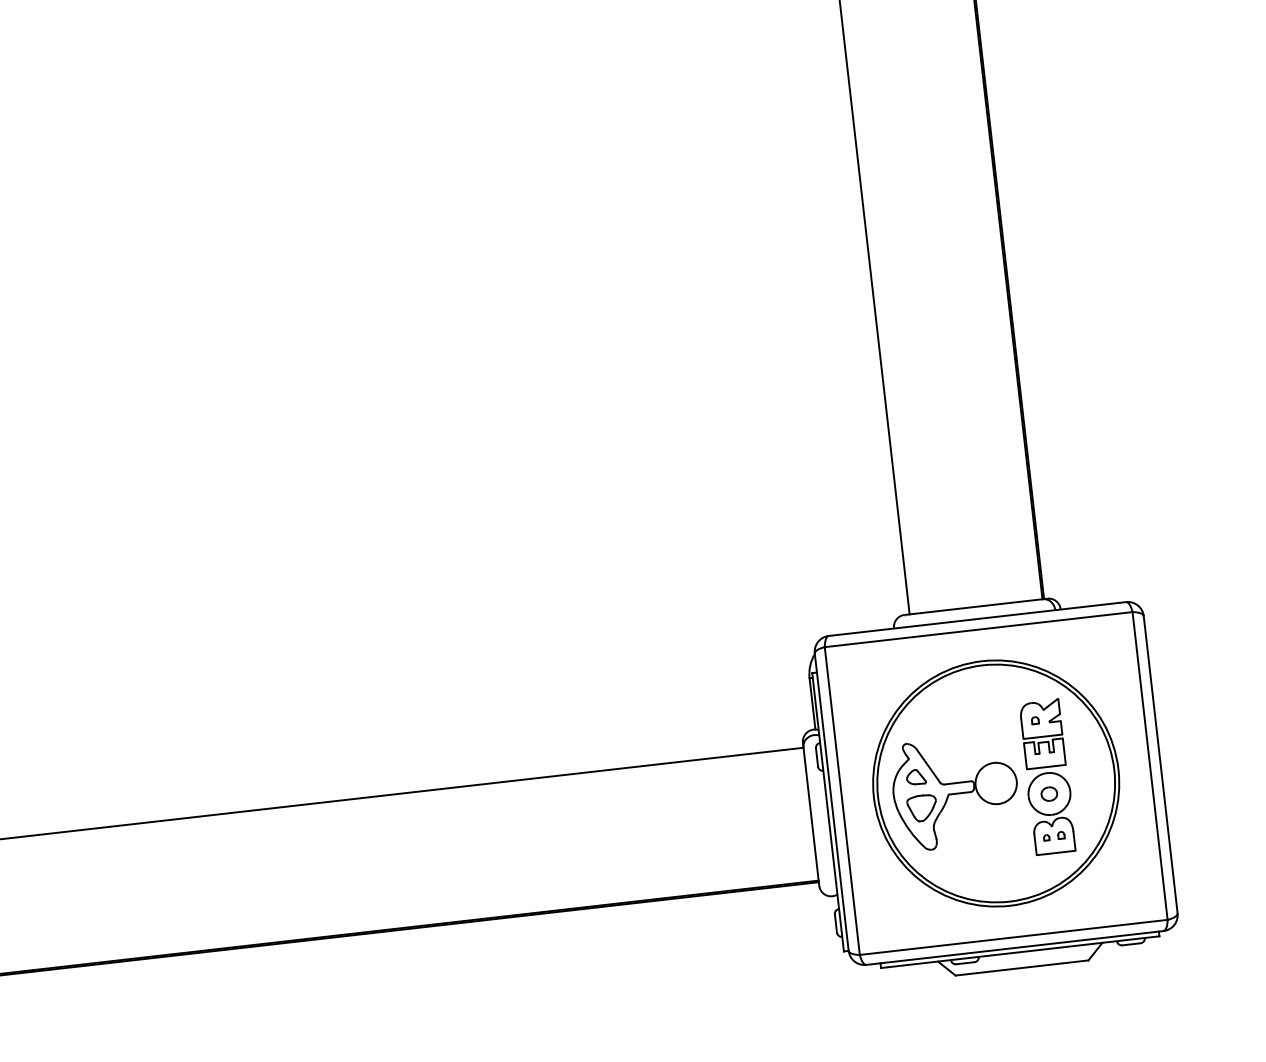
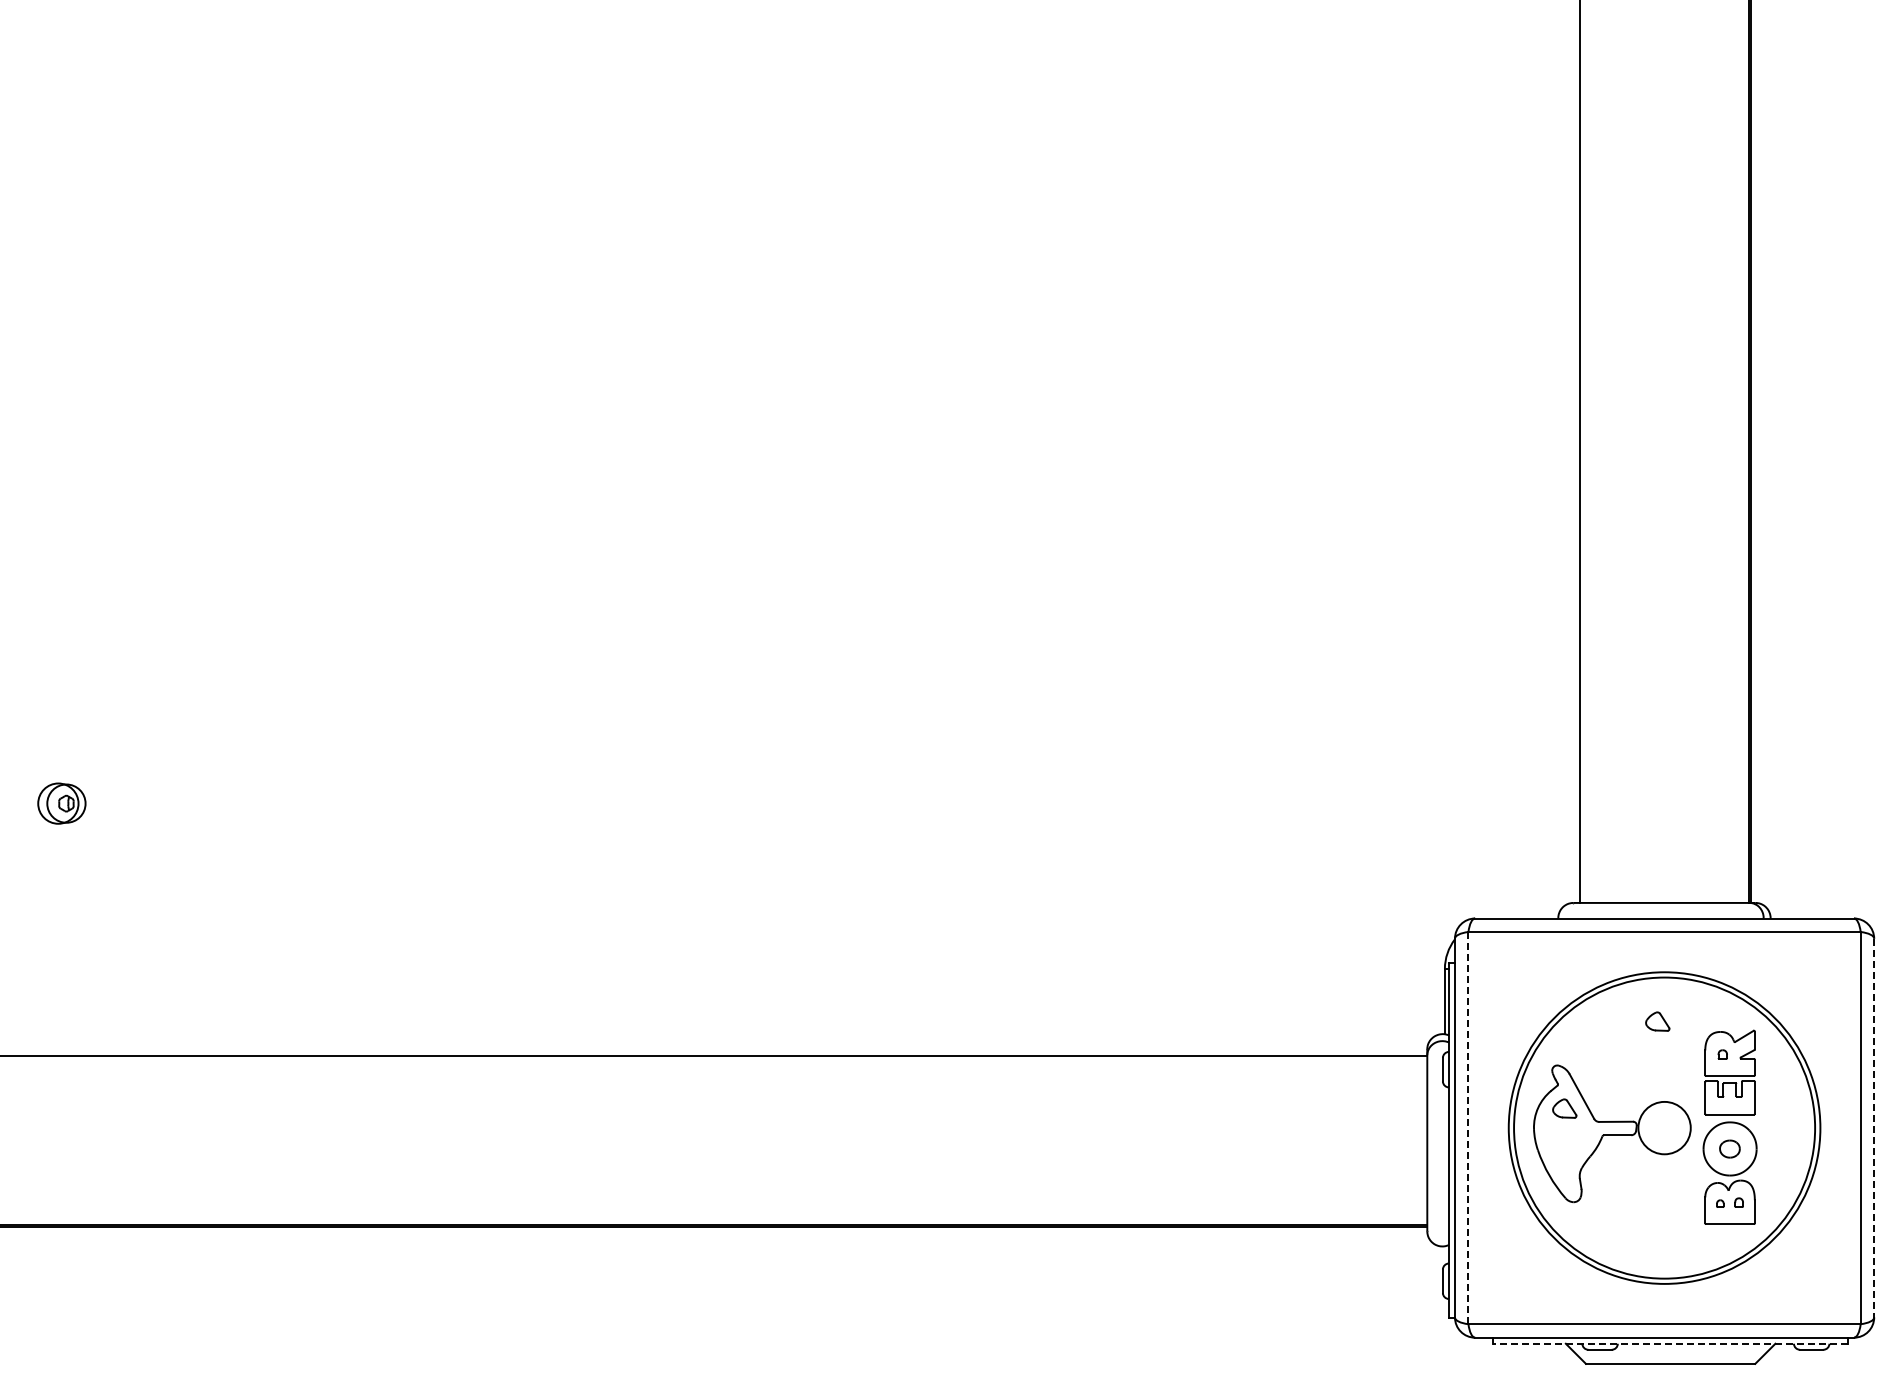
part: (981, 700) -> (1657, 1021), added
line: (1160, 765) -> (1874, 1128), solid -> dashed
line: (842, 801) -> (1468, 1128), solid -> dashed
part: (922, 808) -> (1568, 1148), removed
line: (1020, 952) -> (1670, 1343), solid -> dashed

